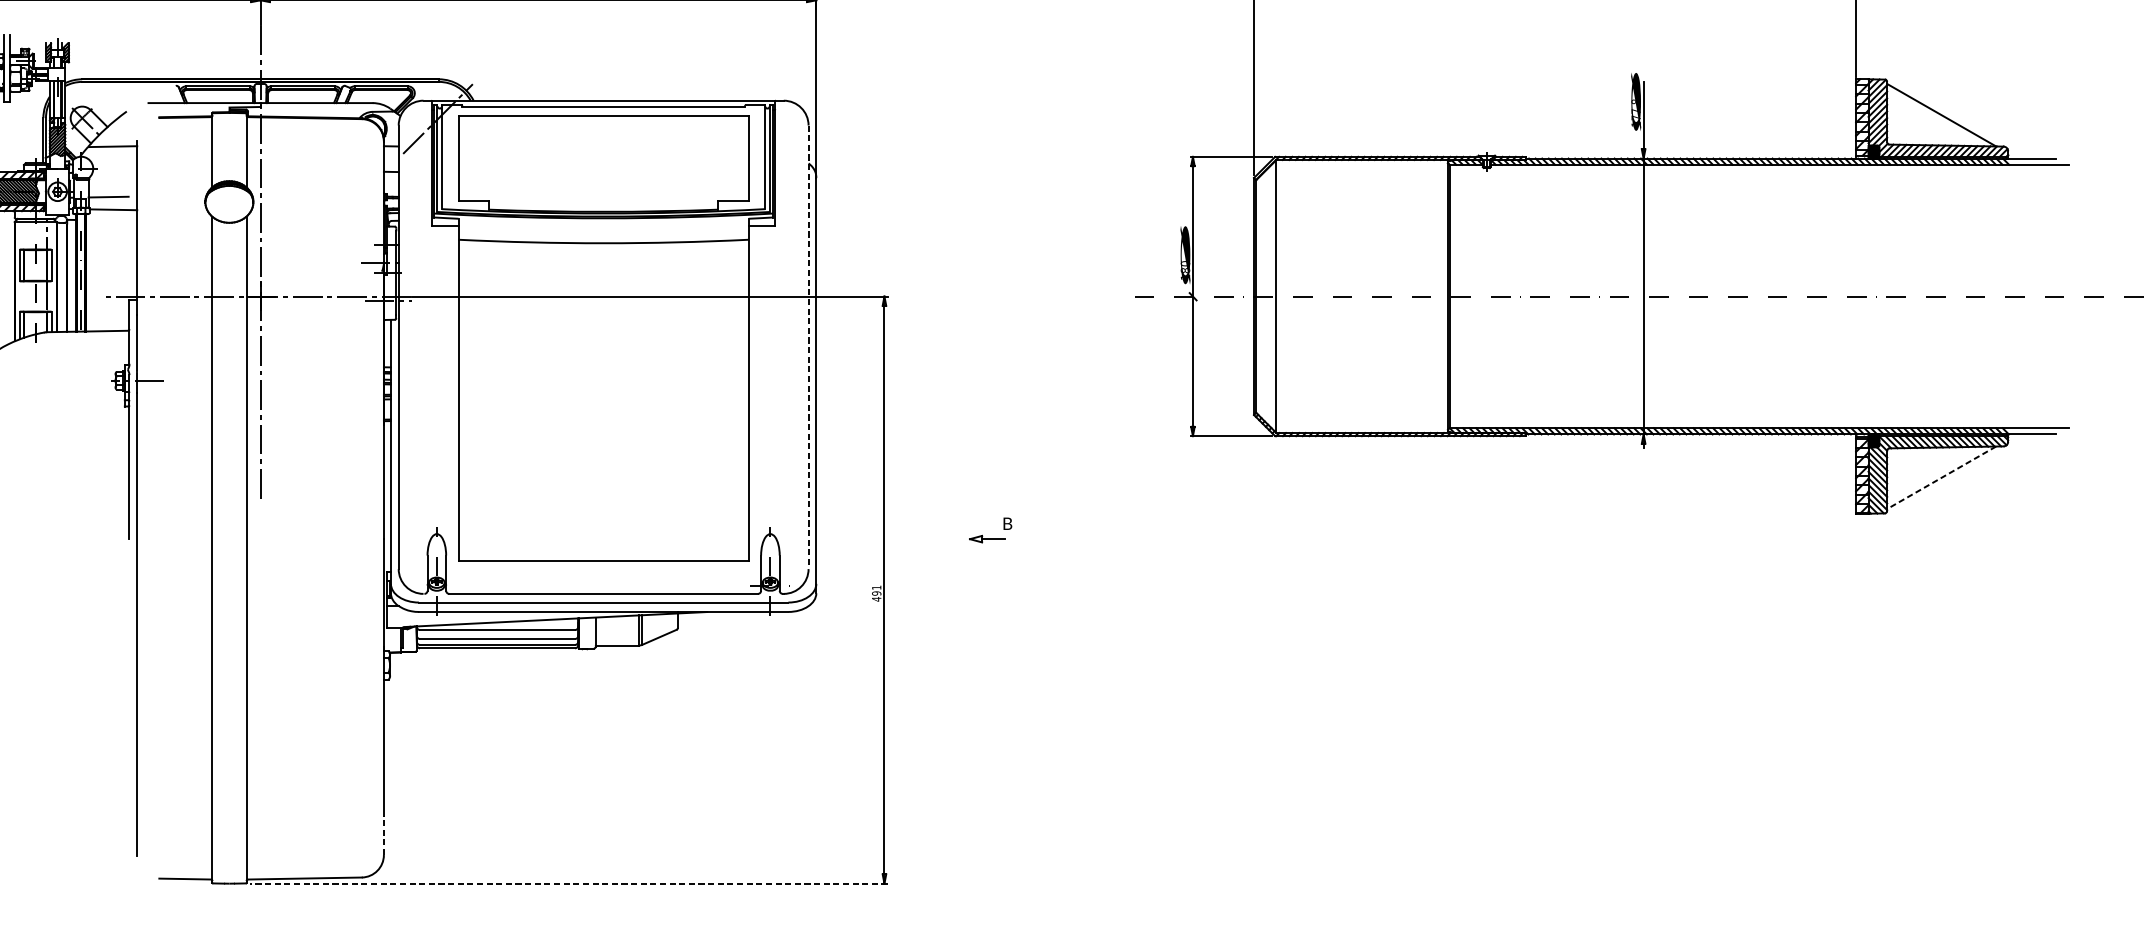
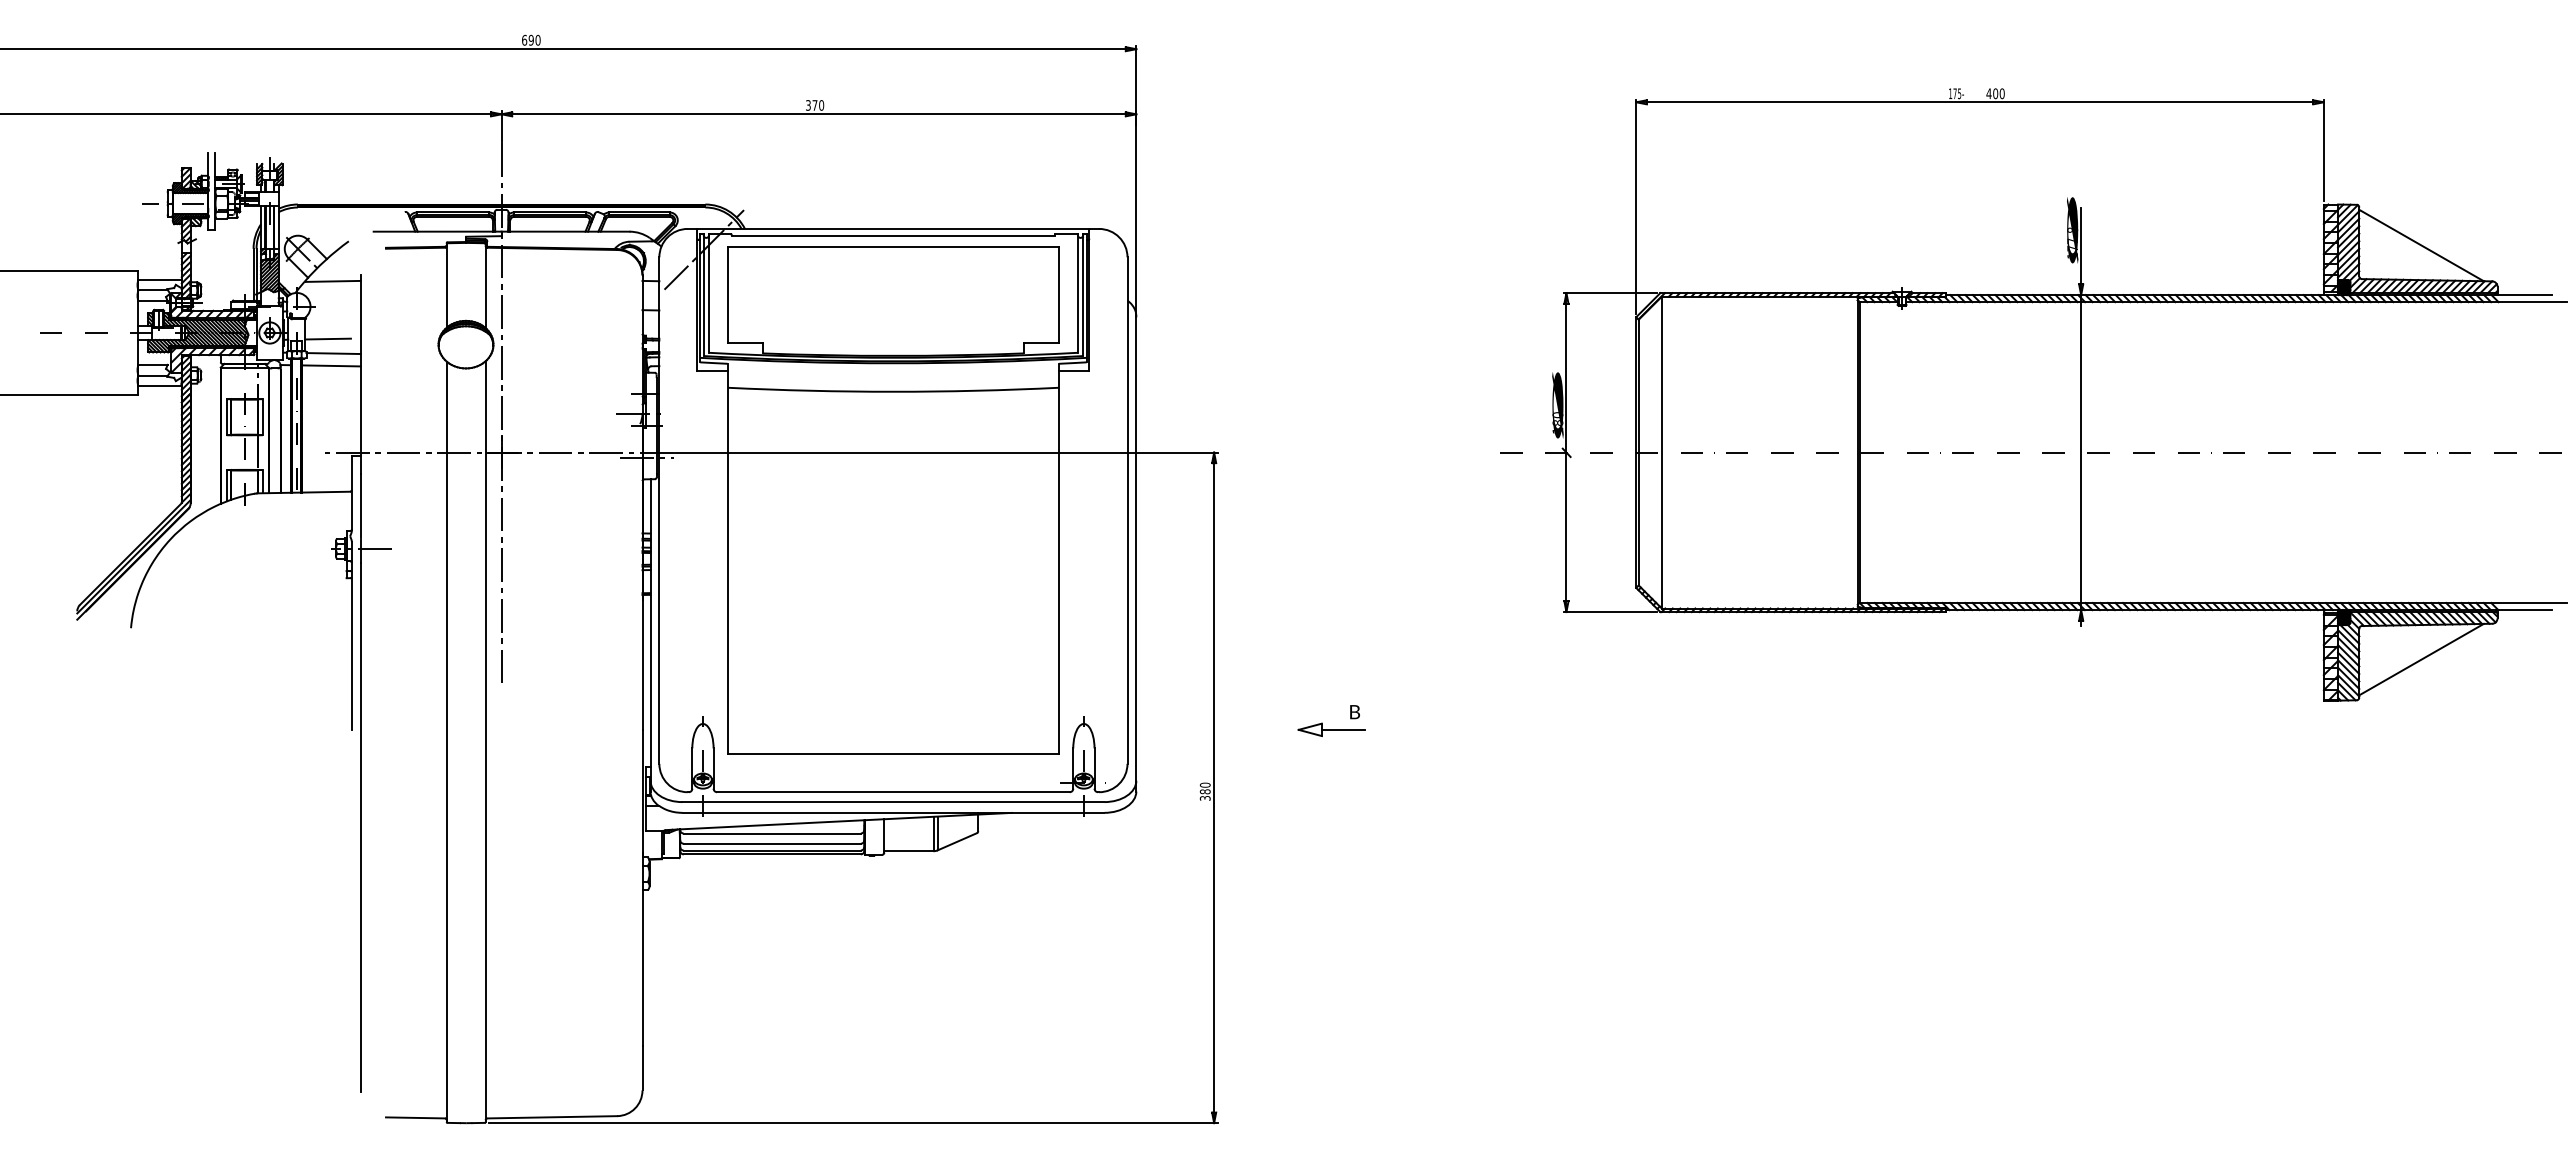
line: (111, 220) -> (331, 365), added
line: (808, 348) -> (1127, 511), dashed -> solid
line: (1941, 477) -> (2421, 659), dashed -> solid
part: (987, 538) -> (1331, 729), size x1.67
text: (876, 593) -> (1204, 791), 491 -> 380
line: (383, 834) -> (642, 1067), dashed -> solid
line: (567, 883) -> (852, 1123), dashed -> solid

